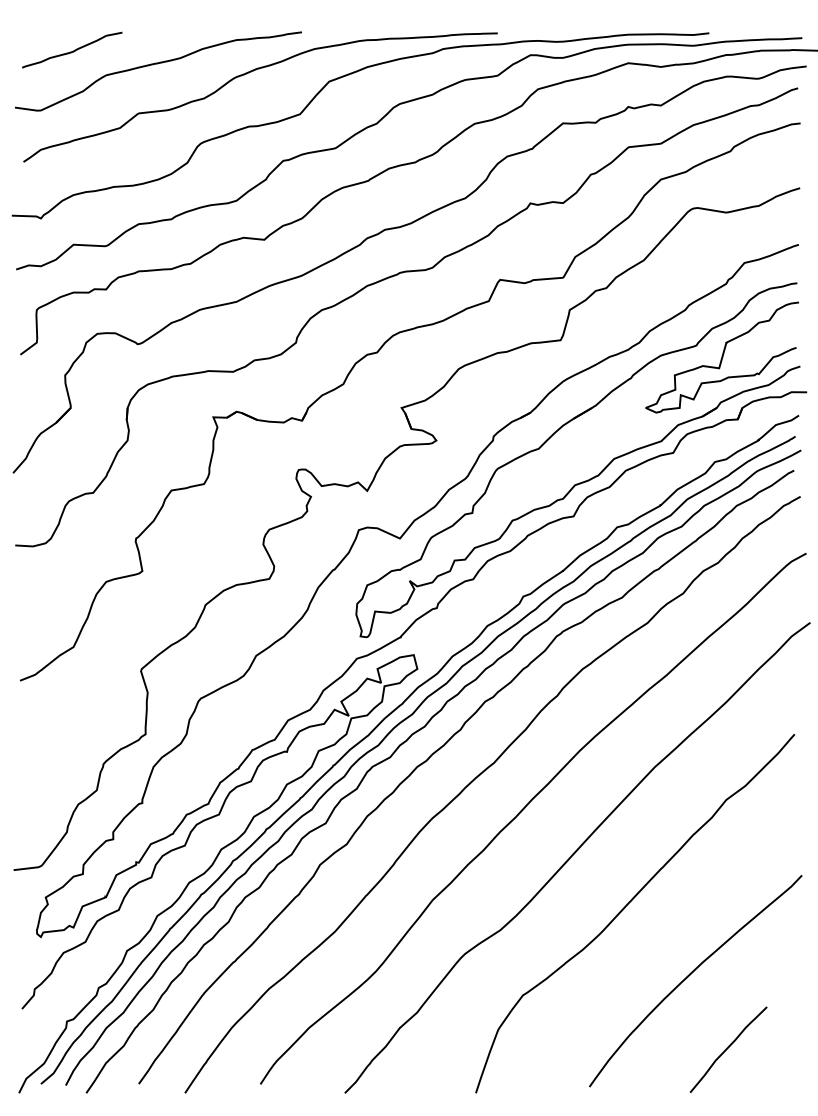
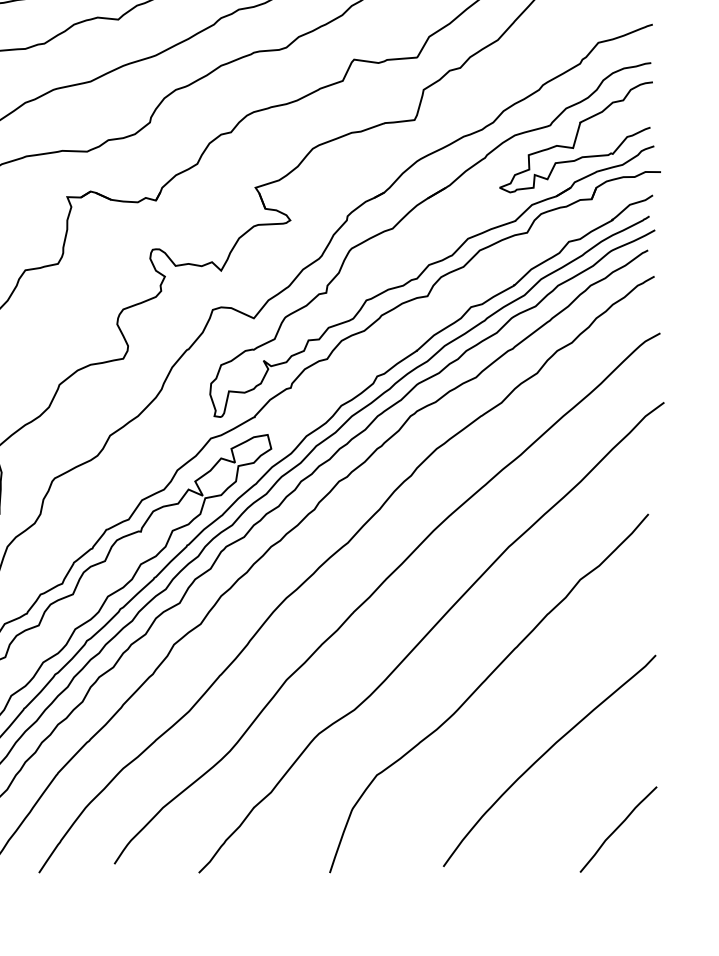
curve: (728, 1048) -> (618, 828), moved

